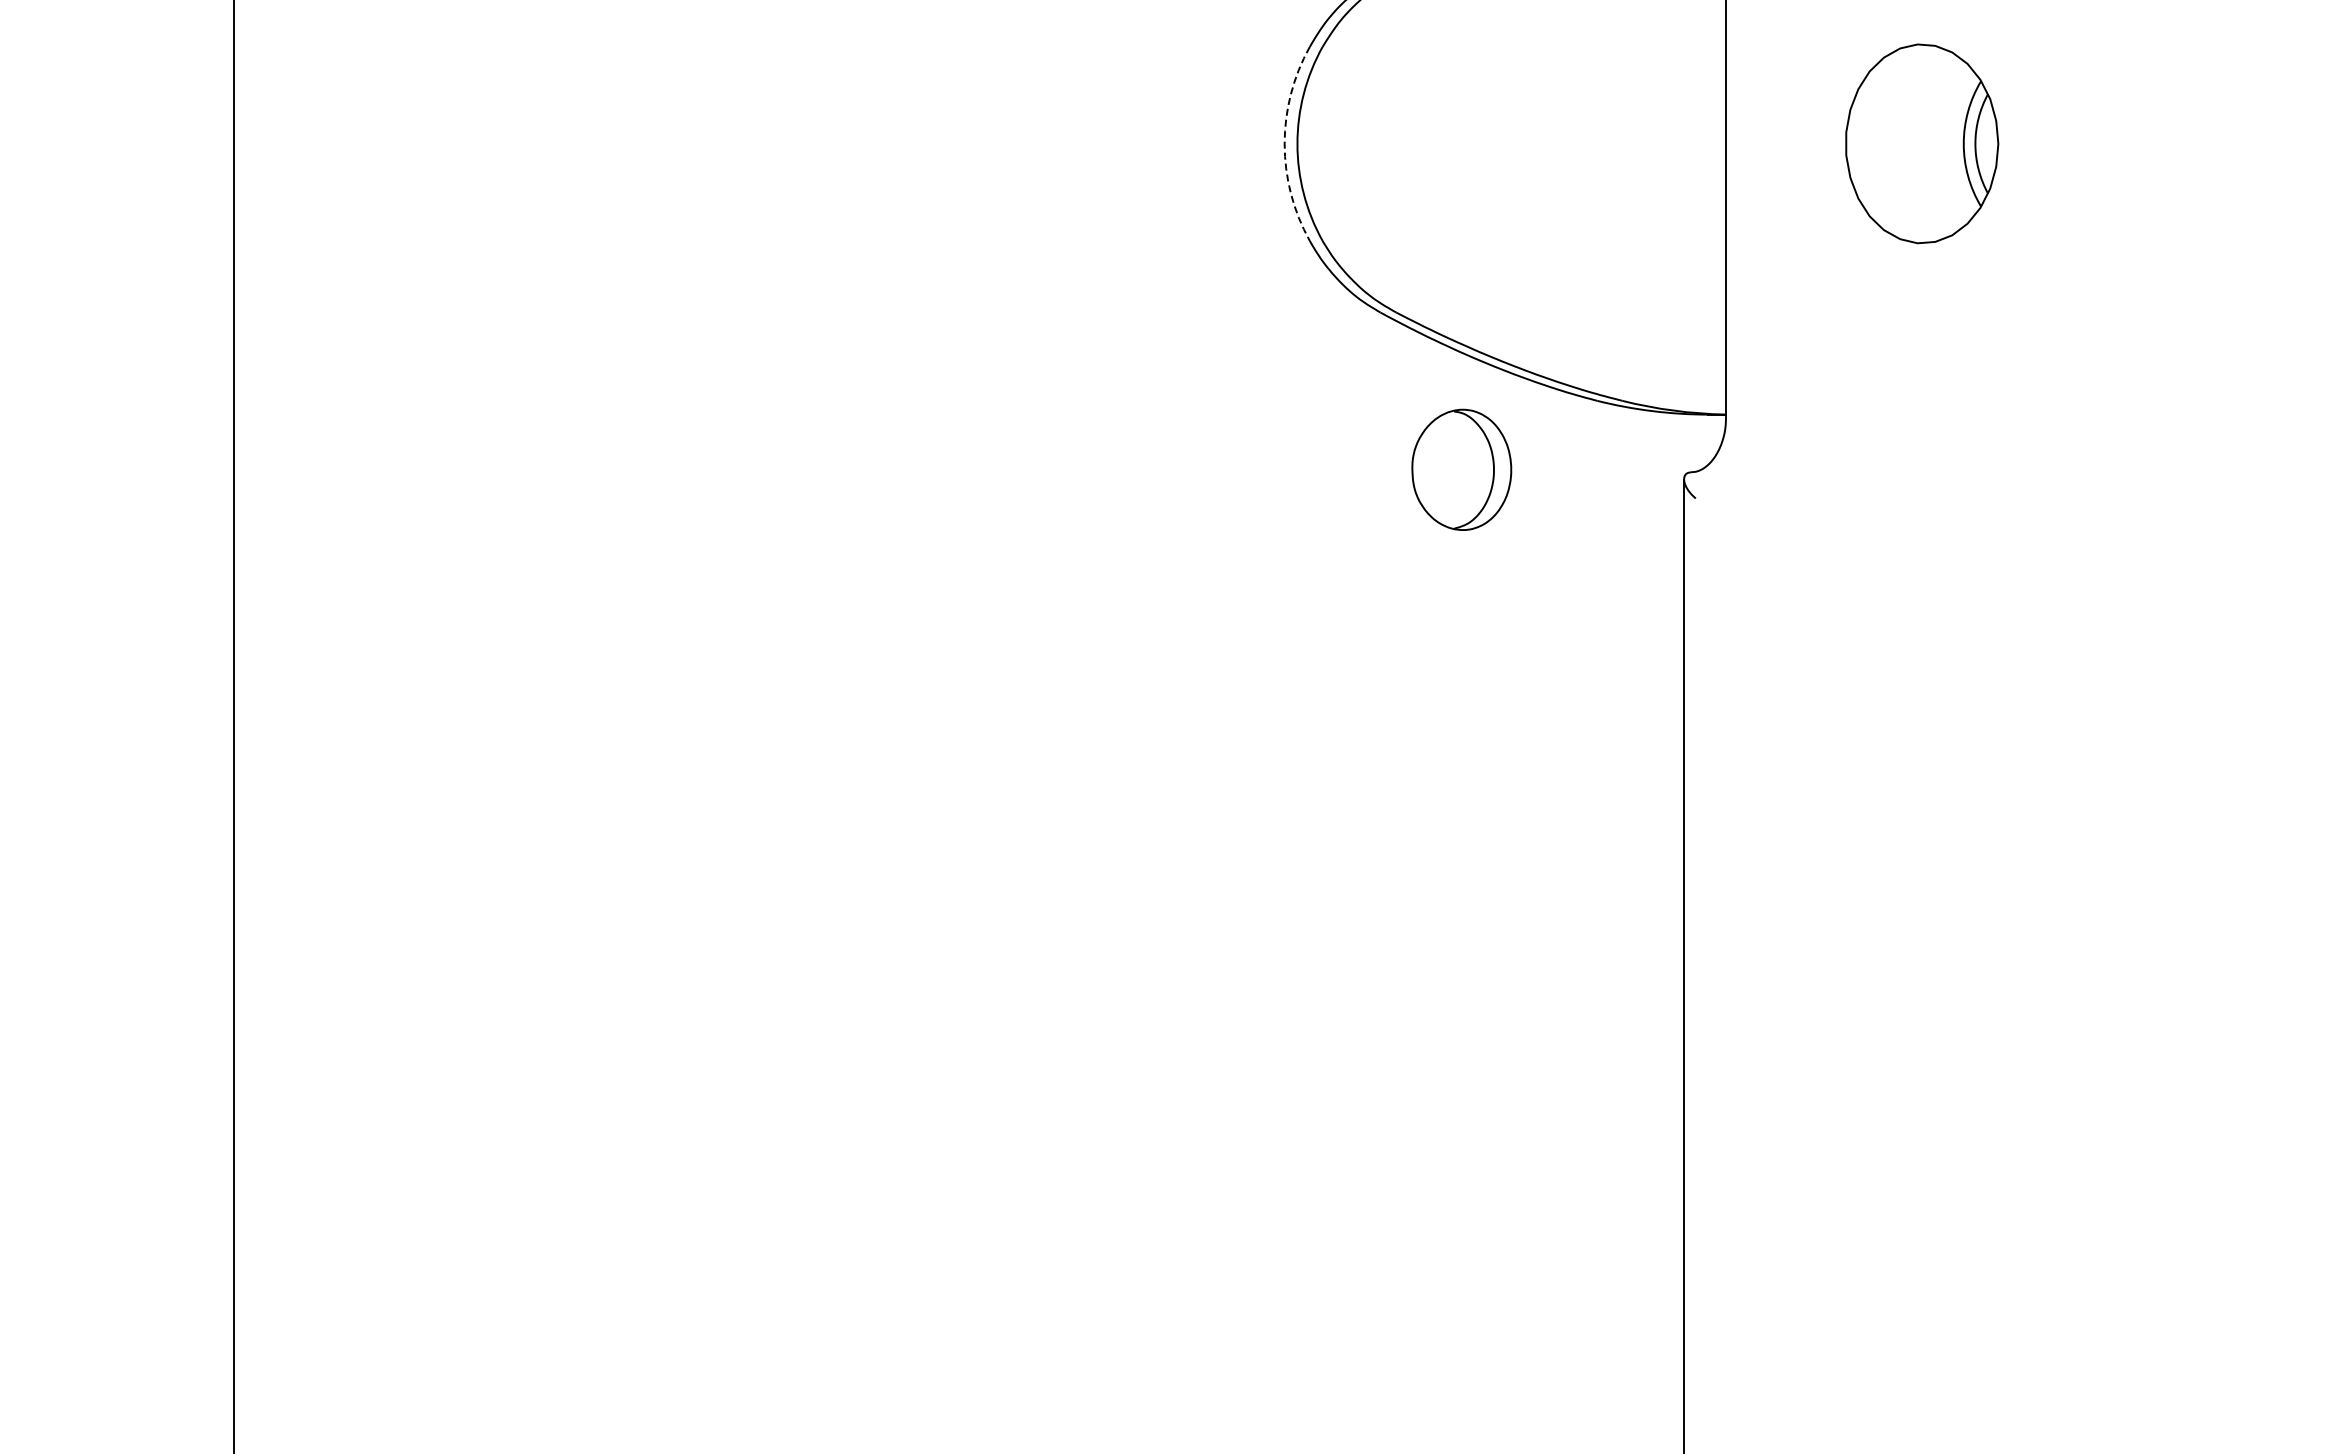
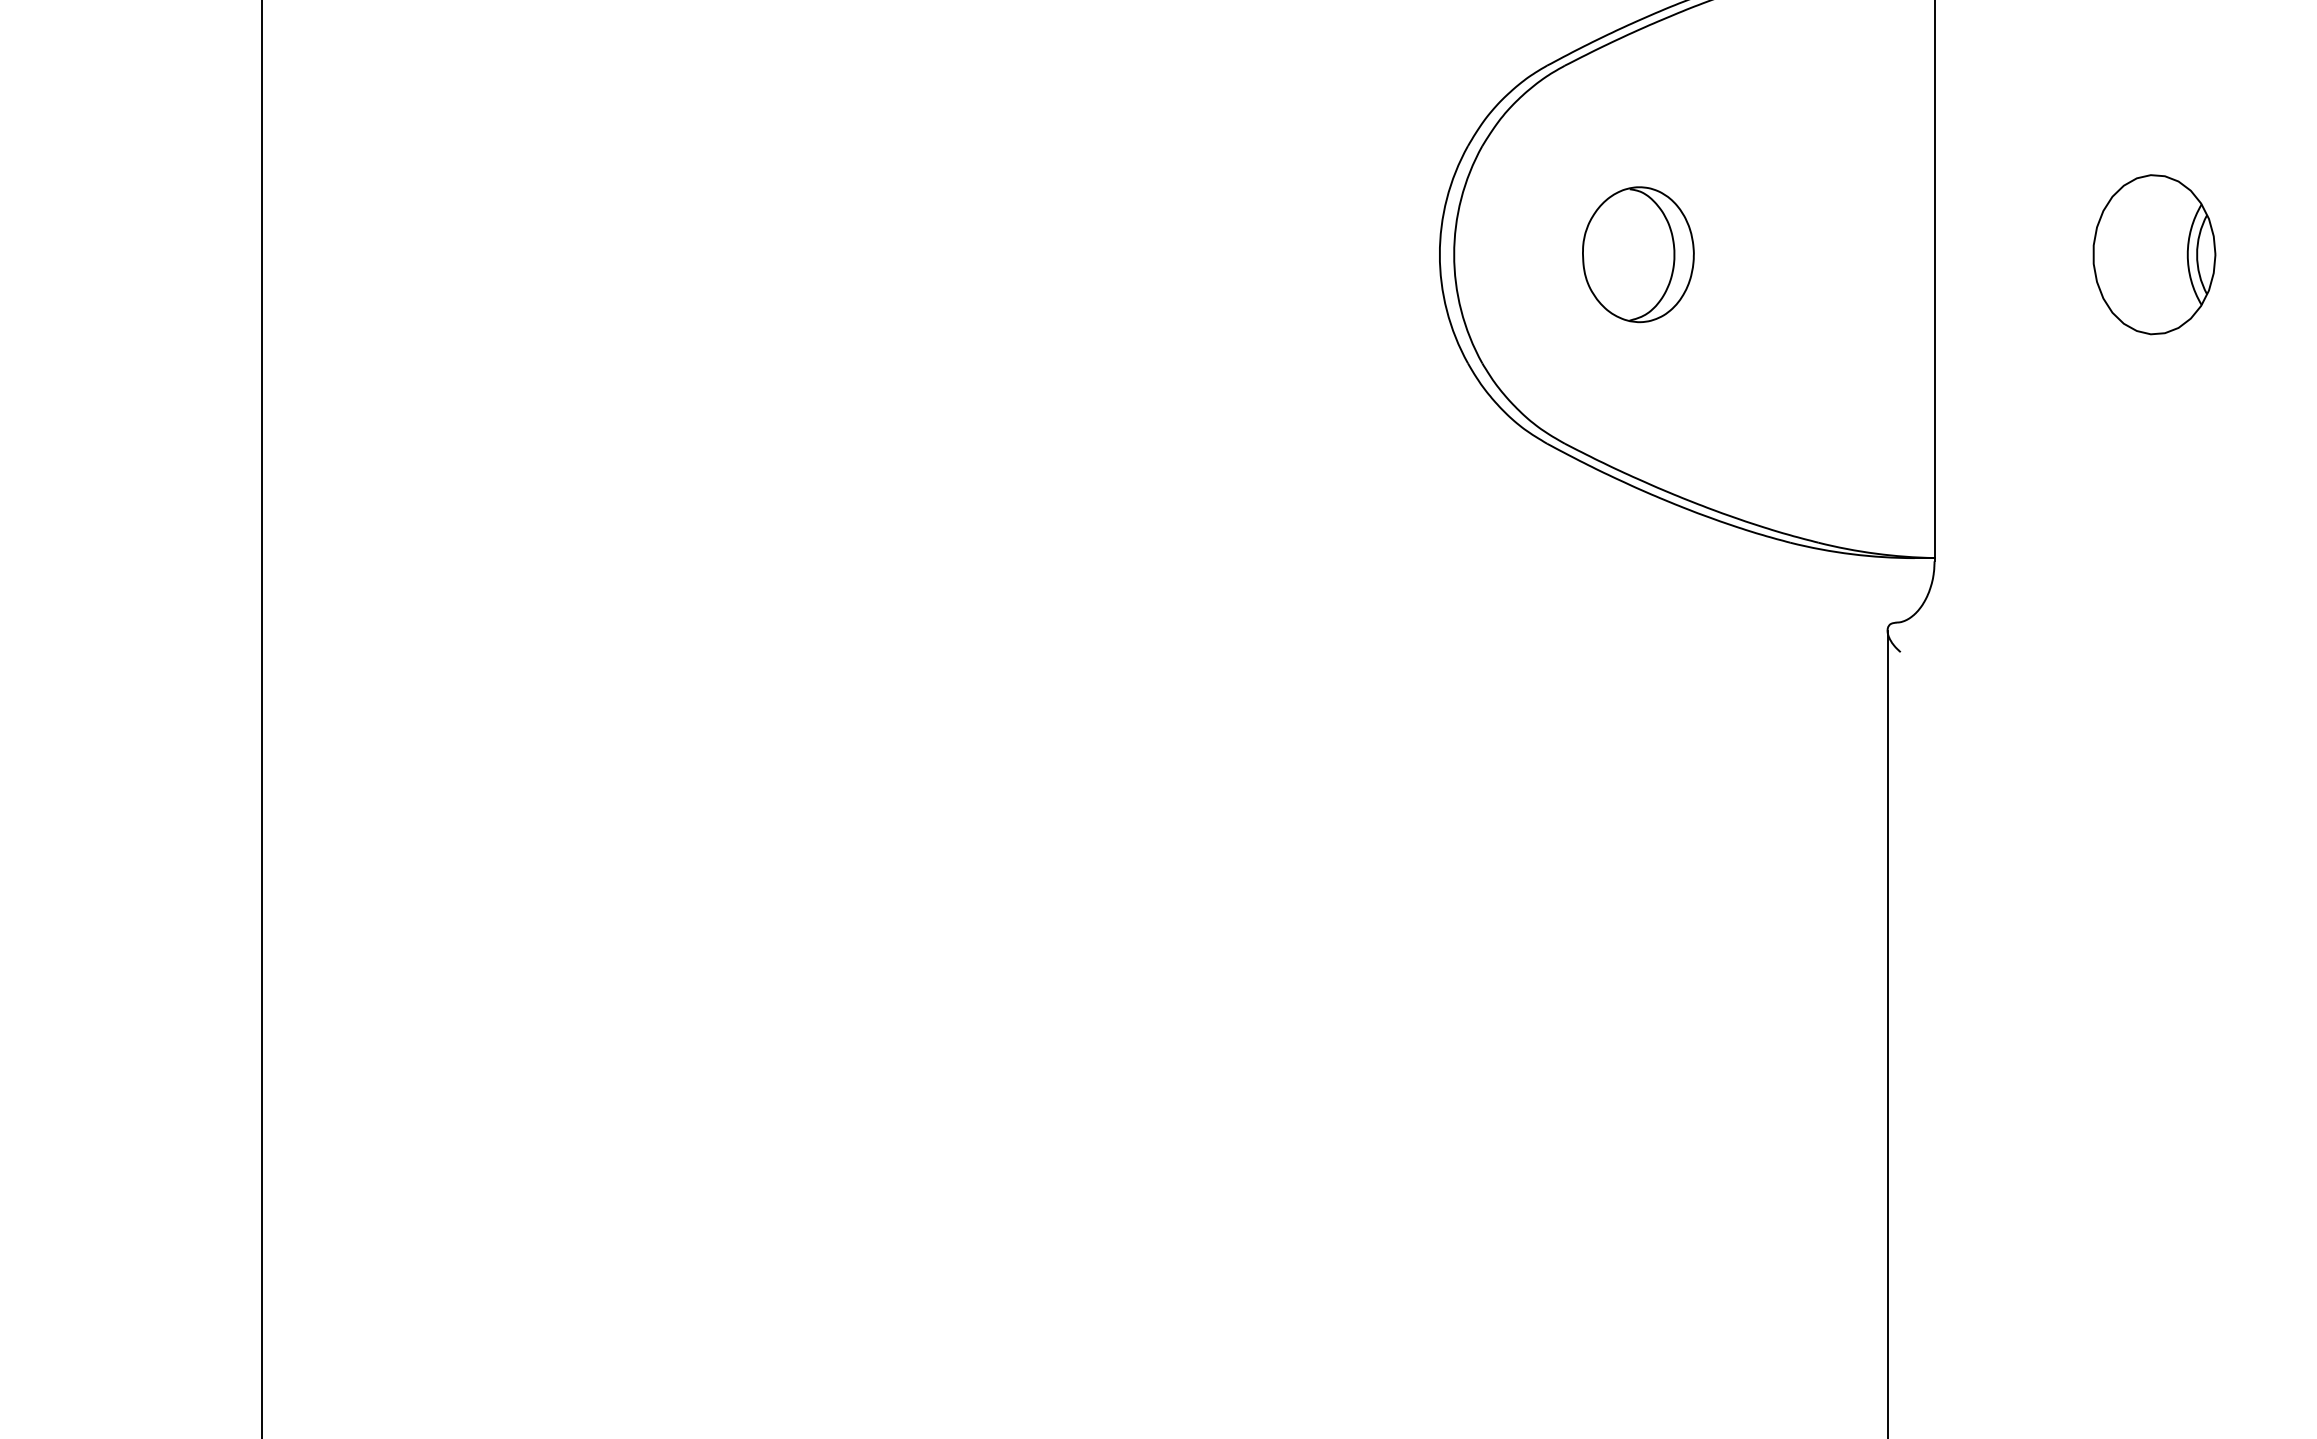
arc: (1284, 143) -> (1439, 254), dashed -> solid
part: (1922, 143) -> (2154, 254), size x0.71
part: (1461, 469) -> (1638, 254), moved

